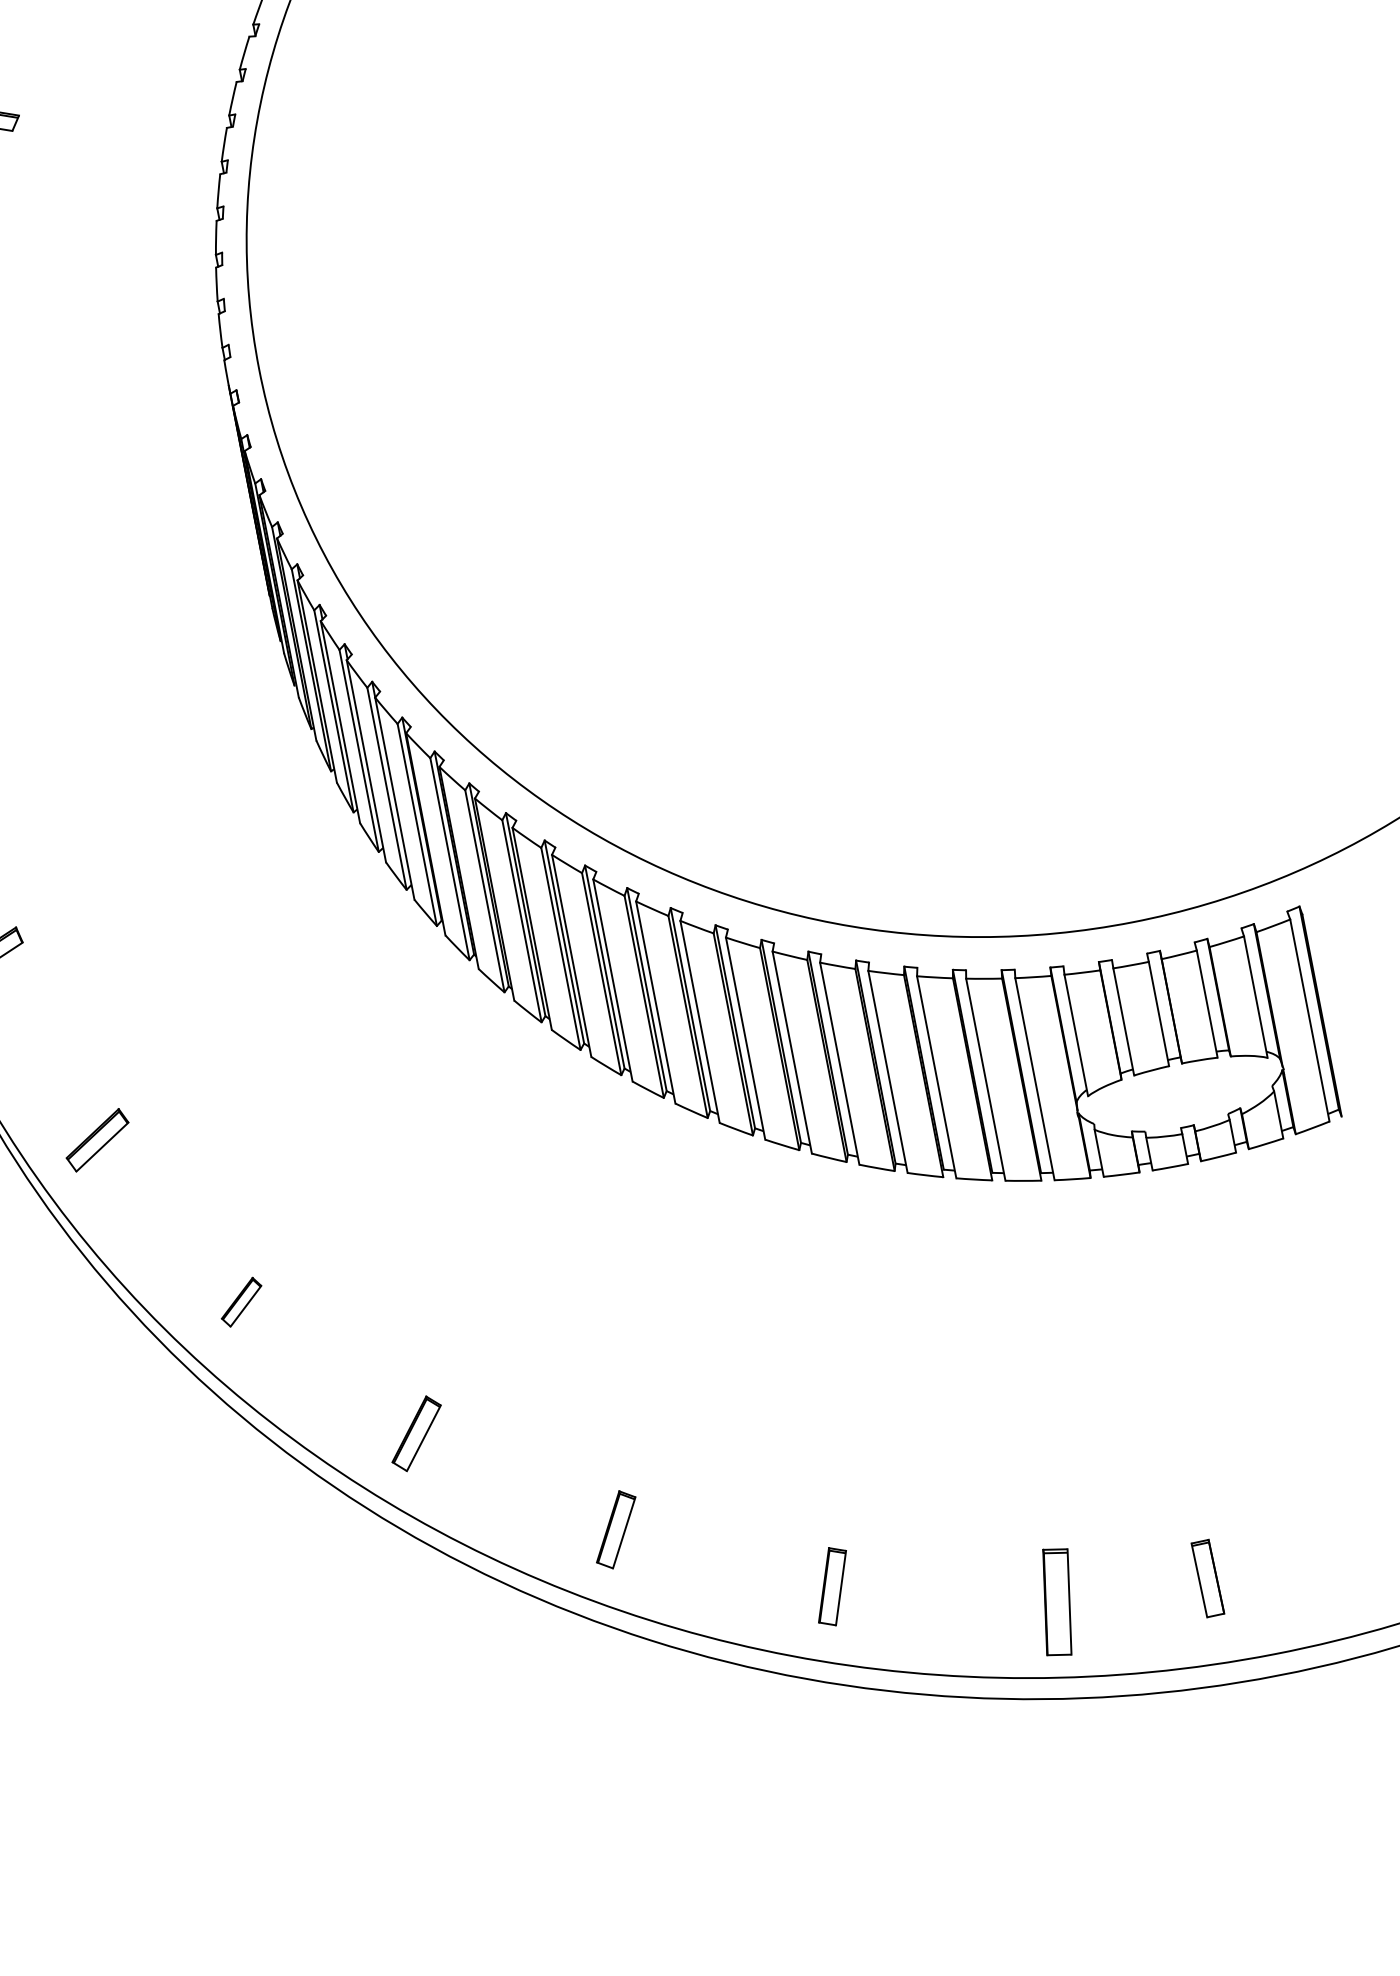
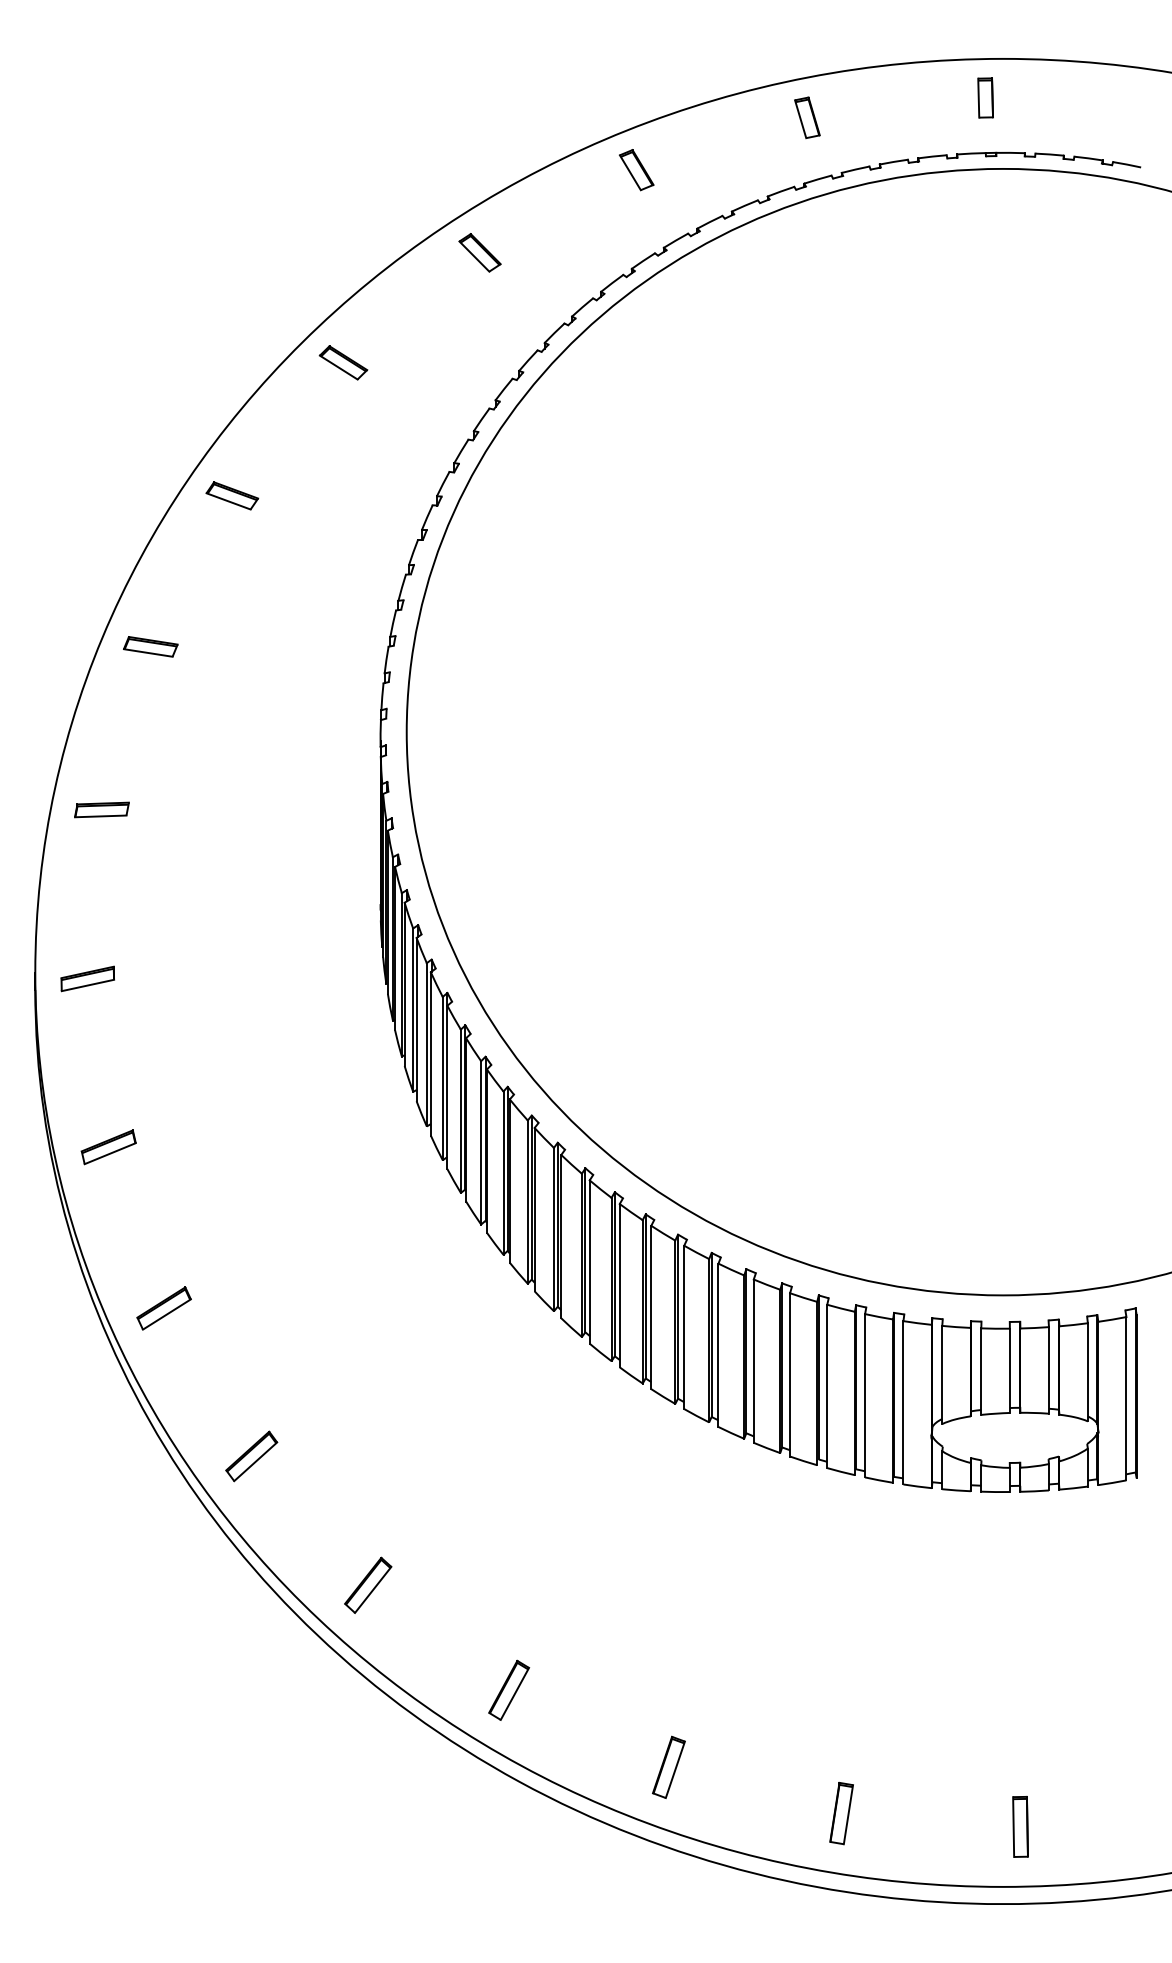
part: (241, 1302) -> (251, 1456), size x1.43
part: (1207, 1578) -> (1020, 1826), moved
part: (1057, 1602) -> (841, 1813), size x0.71

